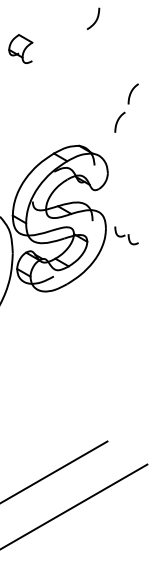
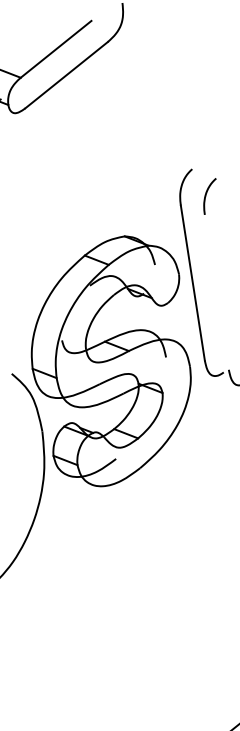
line: (55, 28) -> (55, 48), added
line: (59, 45) -> (66, 75), added
curve: (132, 92) -> (208, 194), moved
line: (115, 179) -> (193, 282), added

